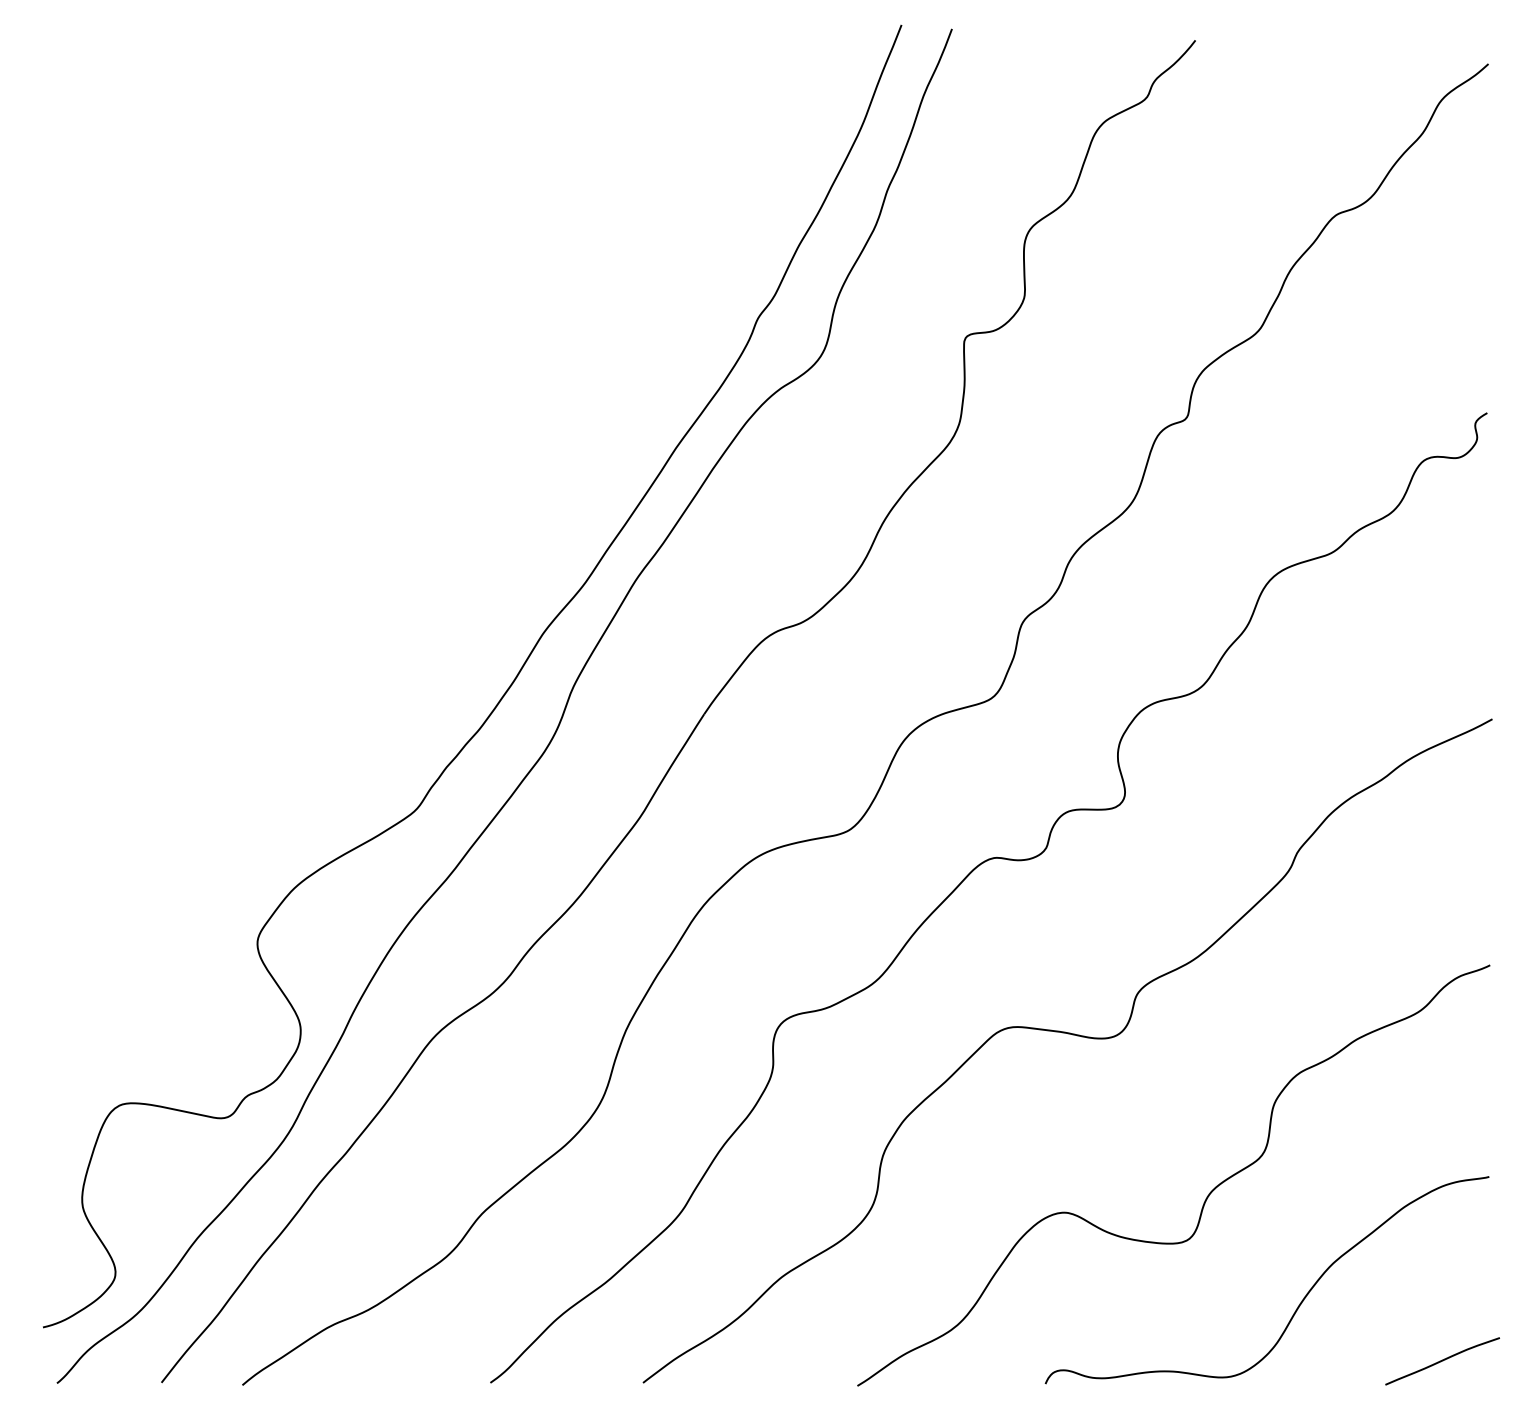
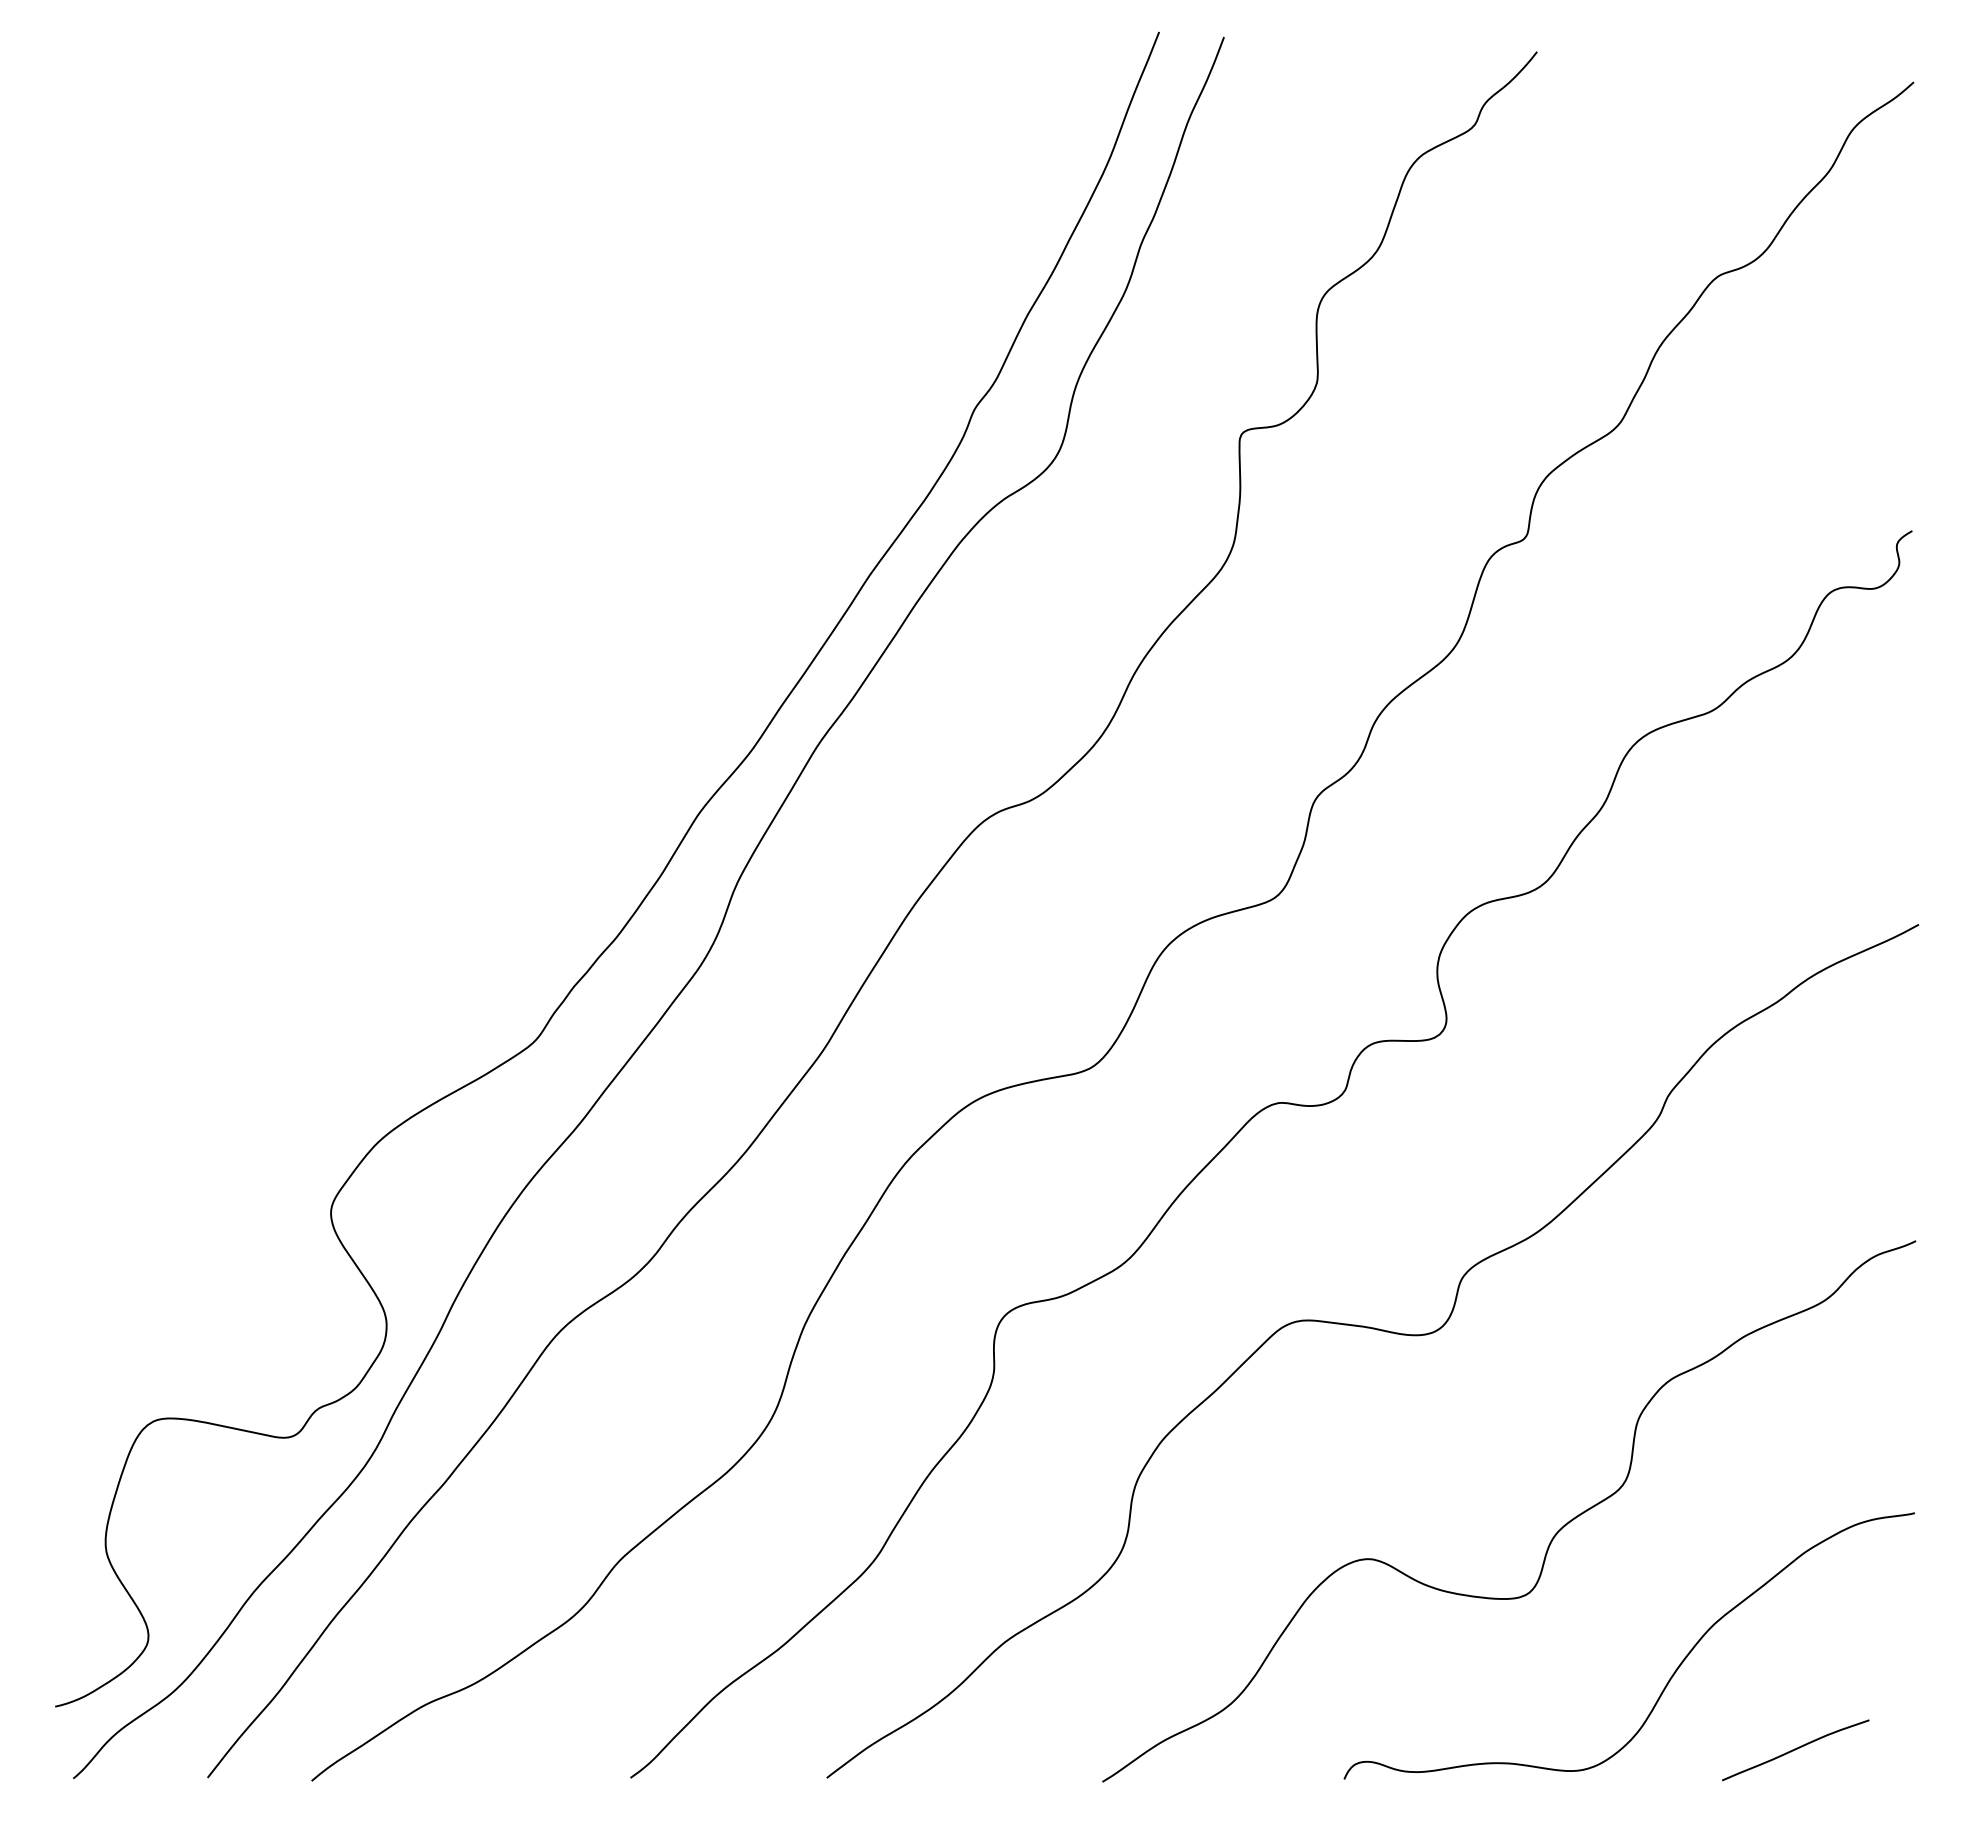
curve: (1442, 1361) -> (1795, 1750), moved

